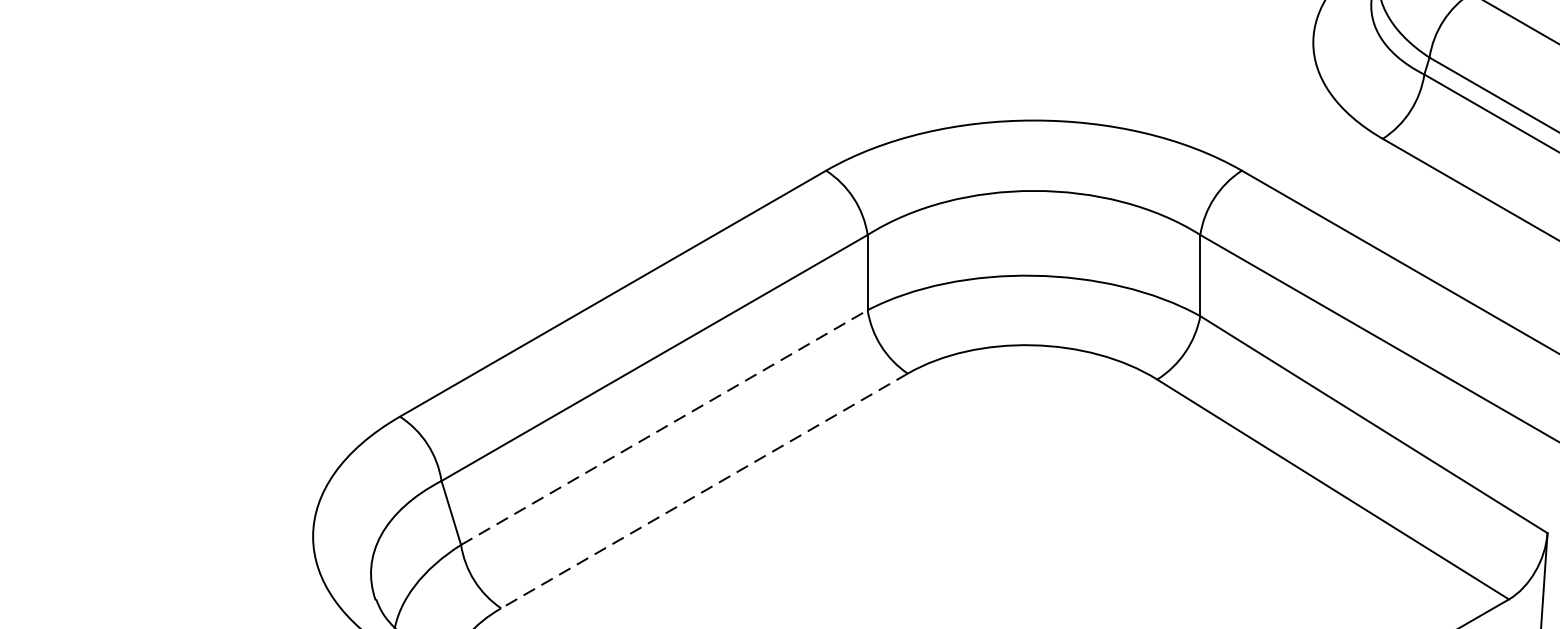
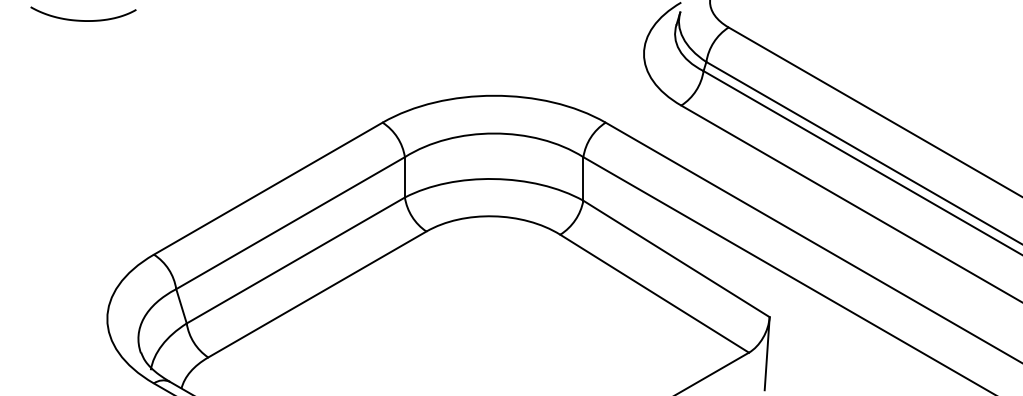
line: (663, 427) -> (295, 260), dashed -> solid
line: (704, 490) -> (317, 294), dashed -> solid

